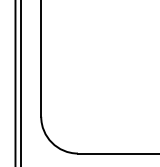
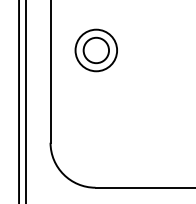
part: (77, 41) -> (95, 50), added

